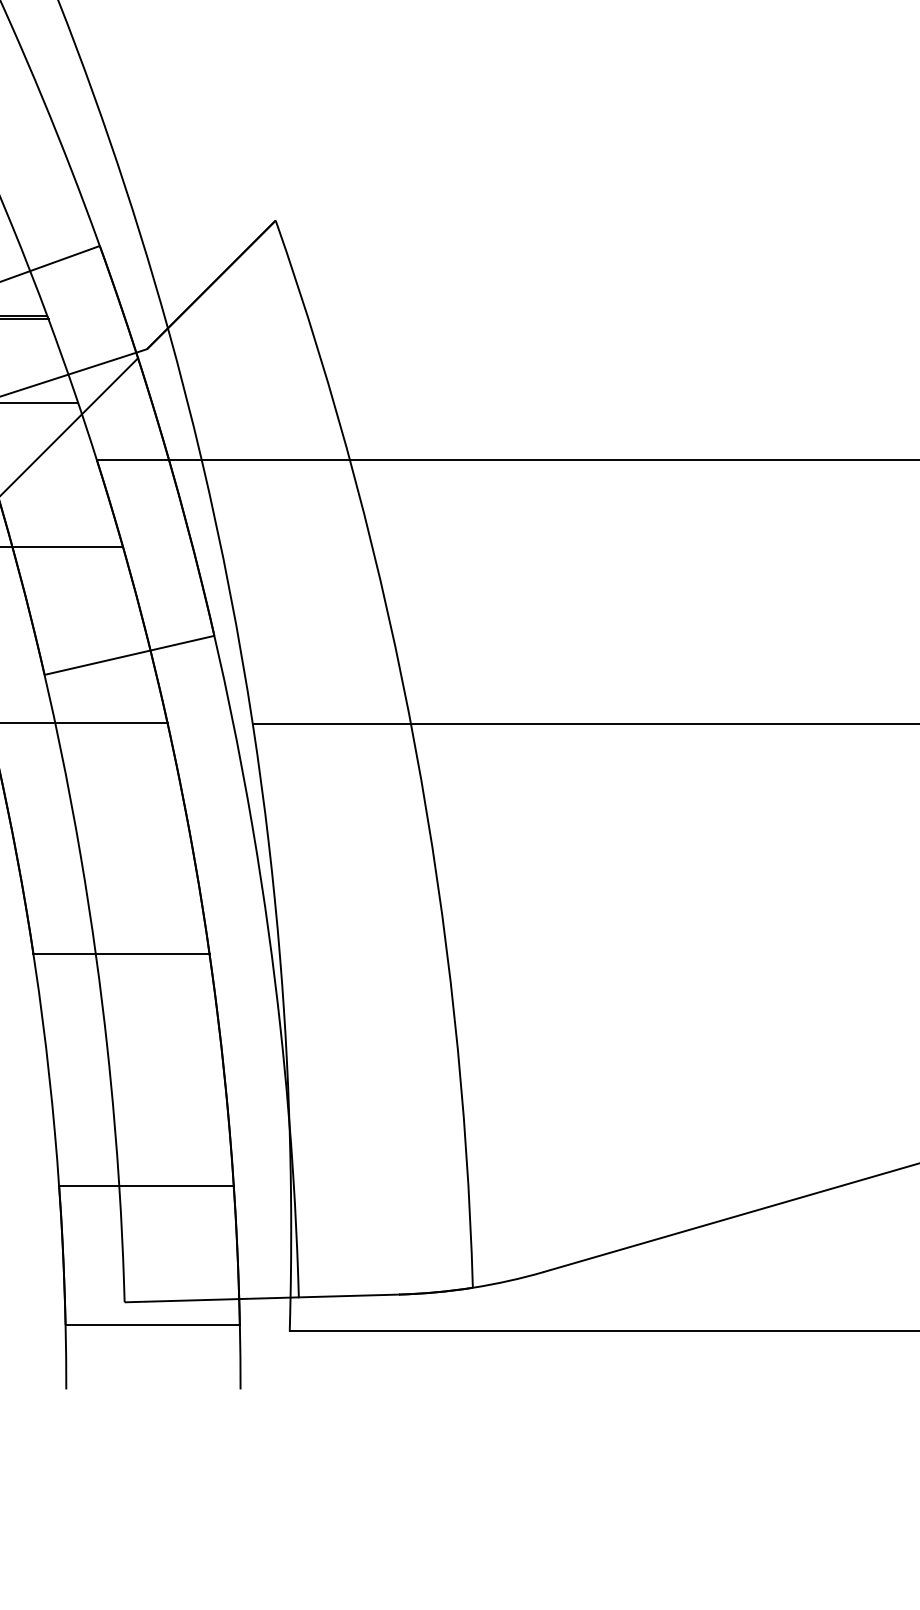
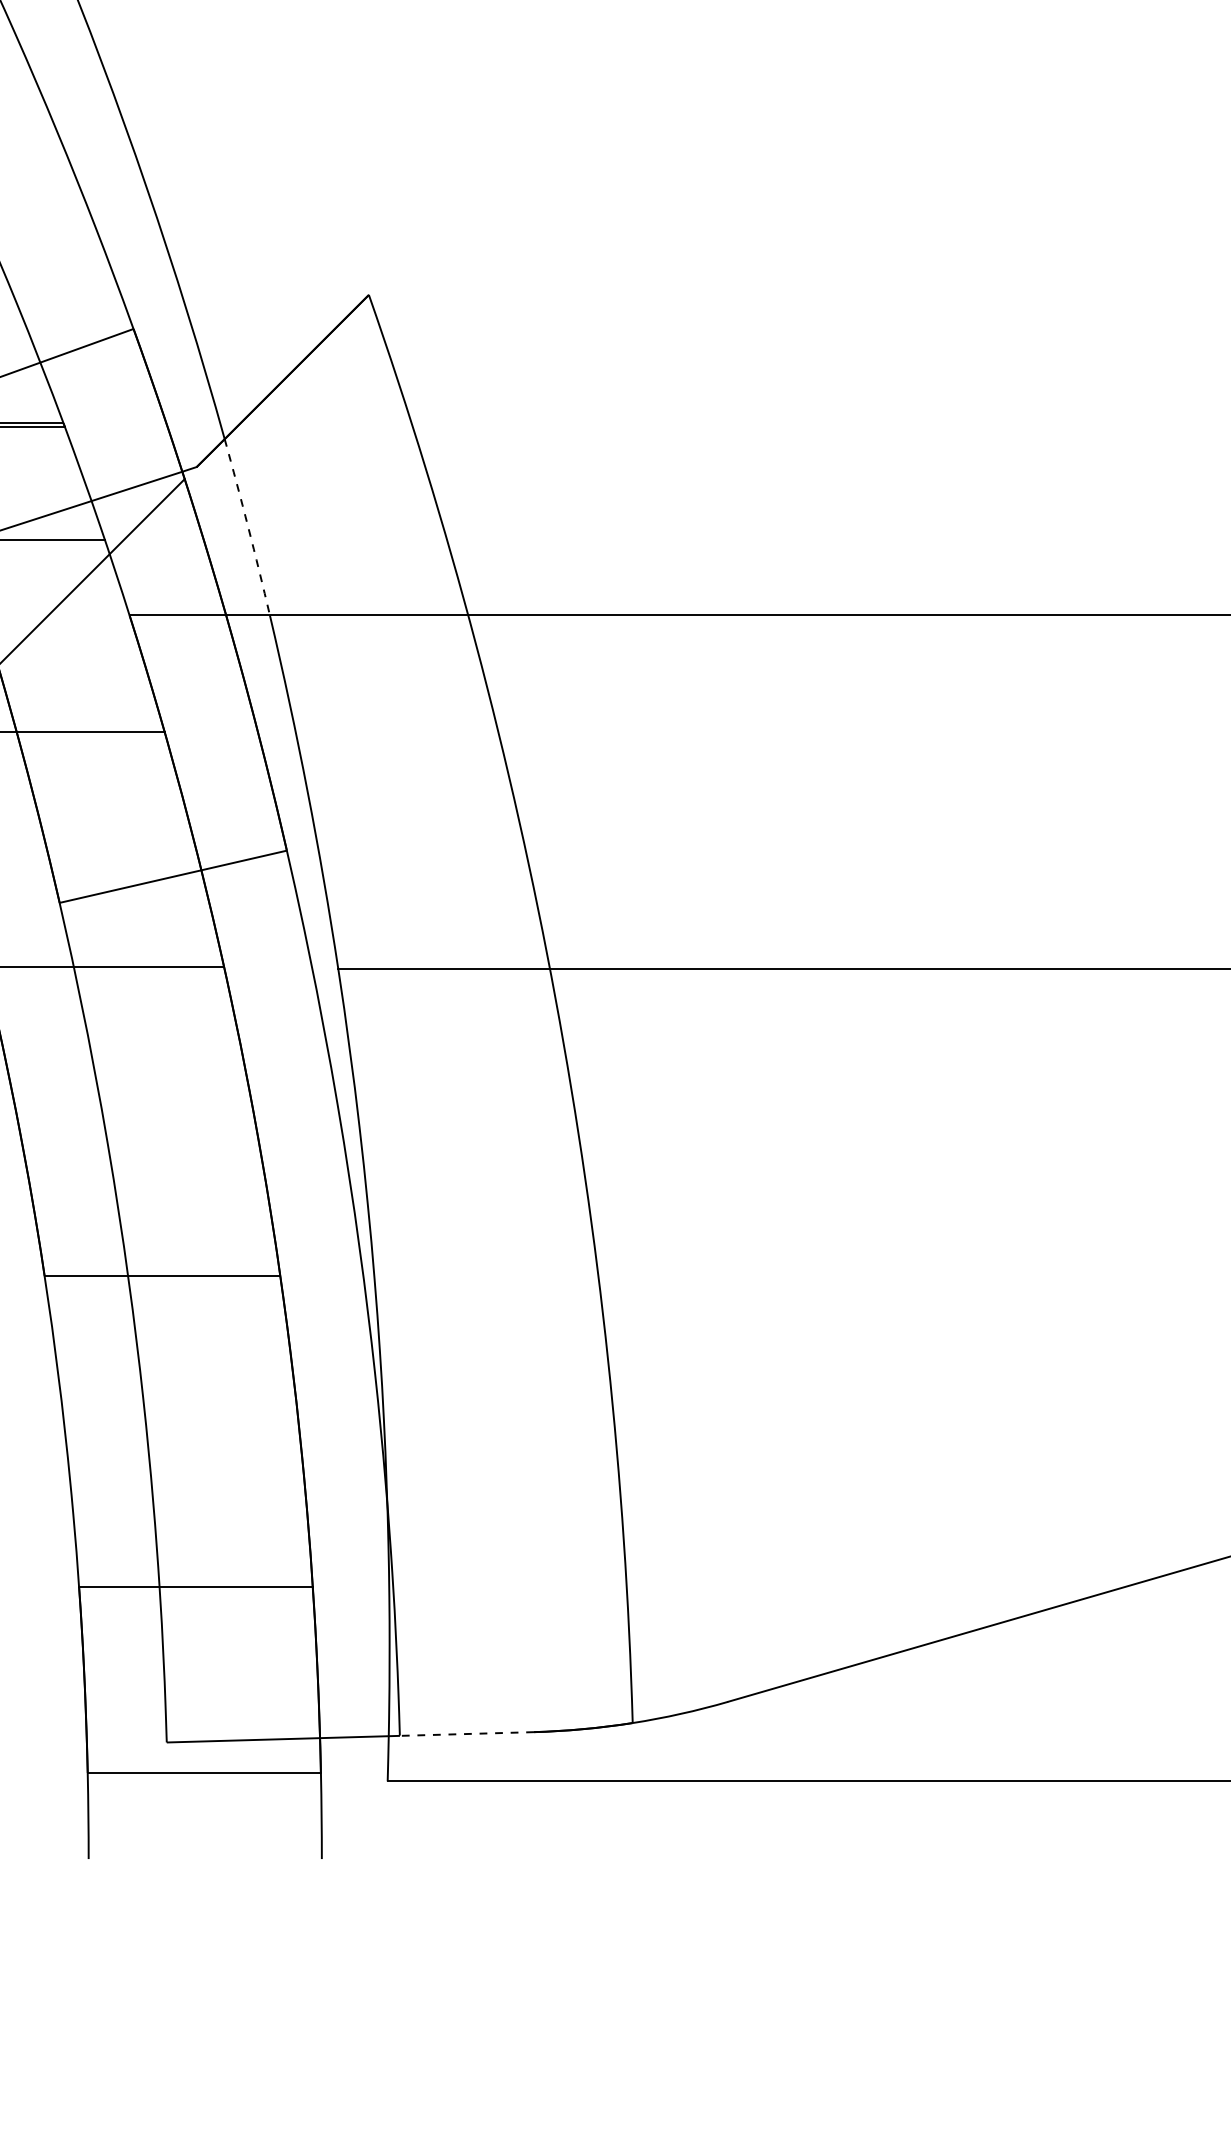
arc: (185, 394) -> (248, 527), solid -> dashed
line: (348, 1296) -> (466, 1734), solid -> dashed

